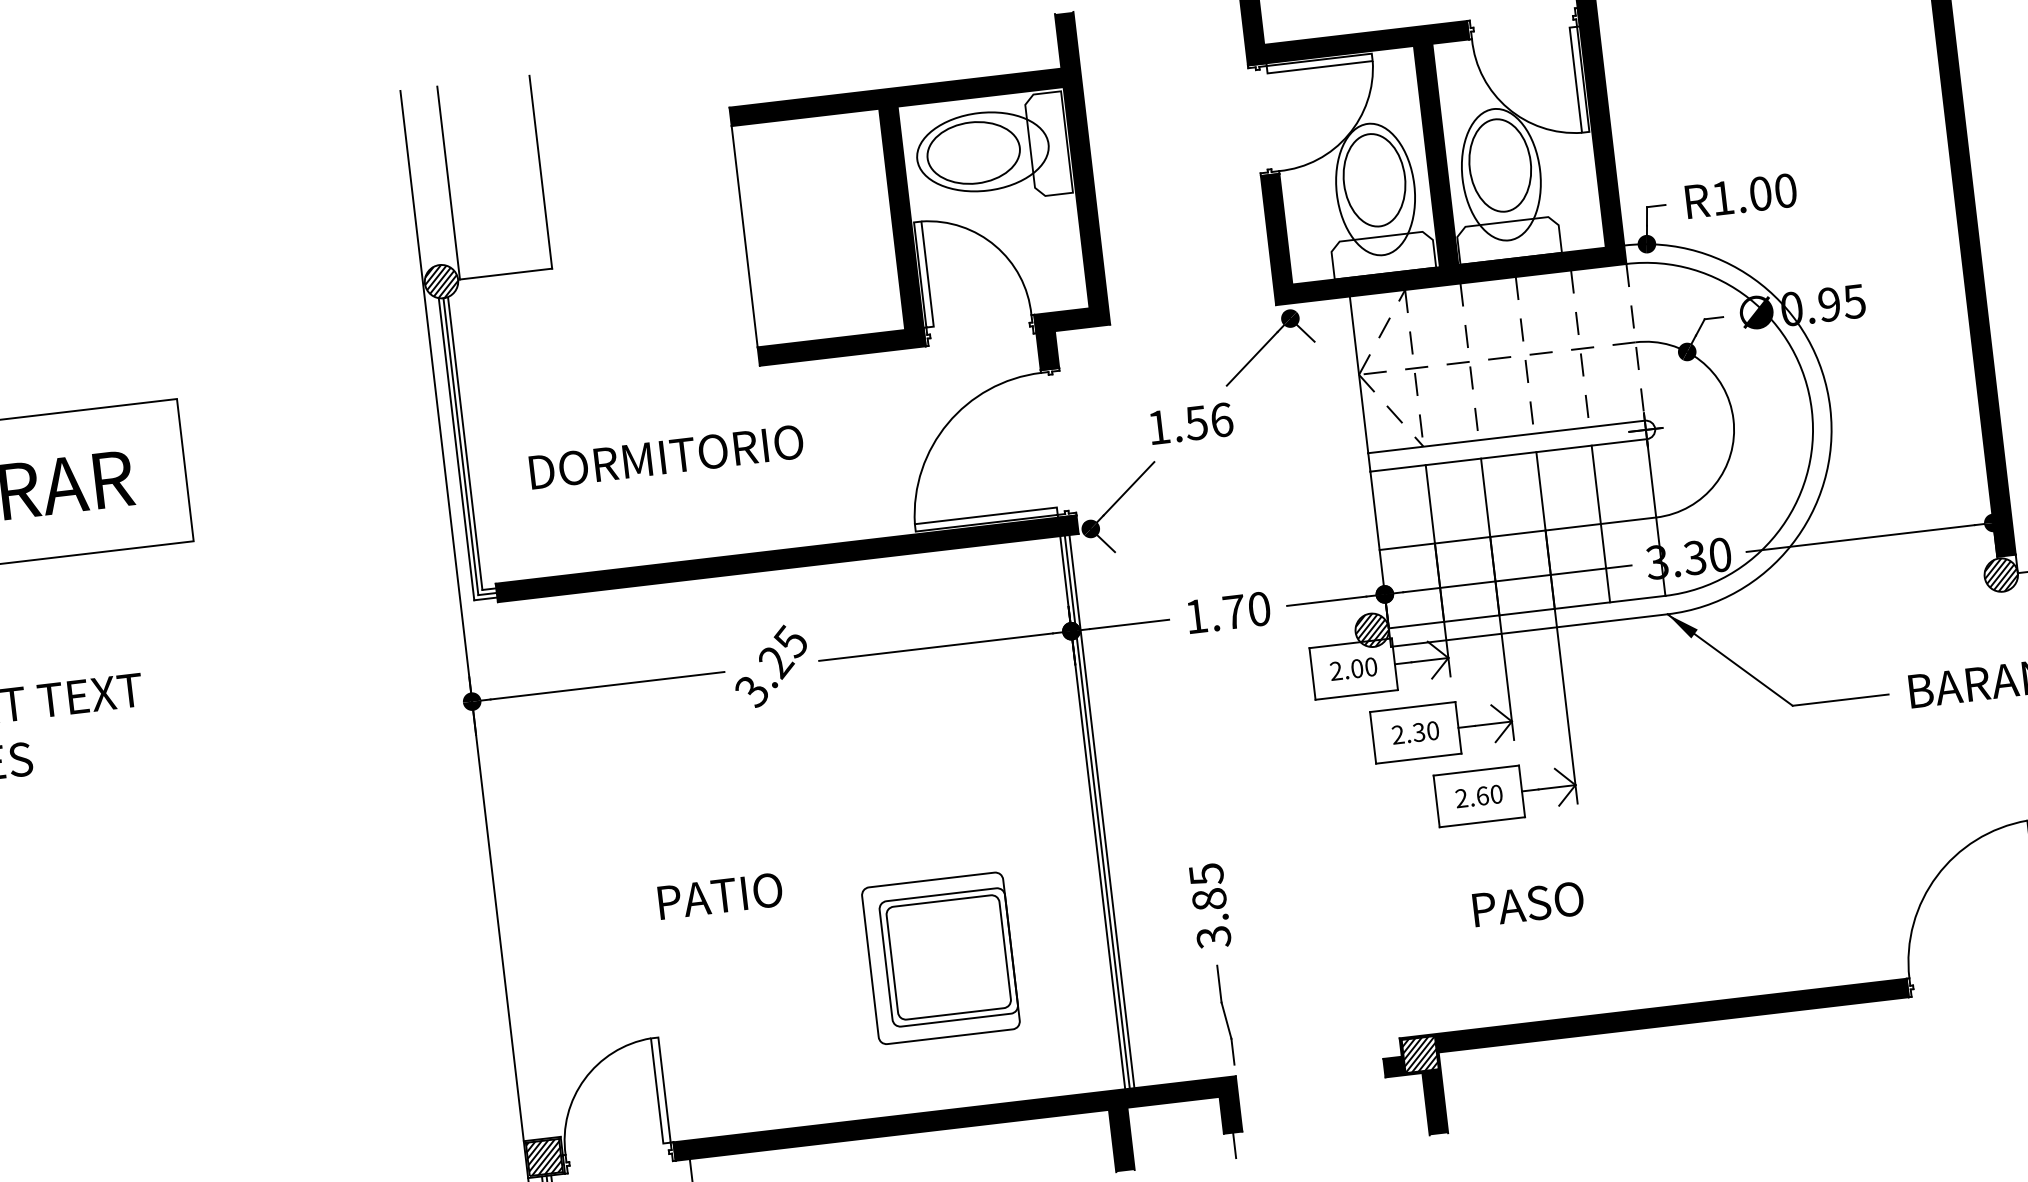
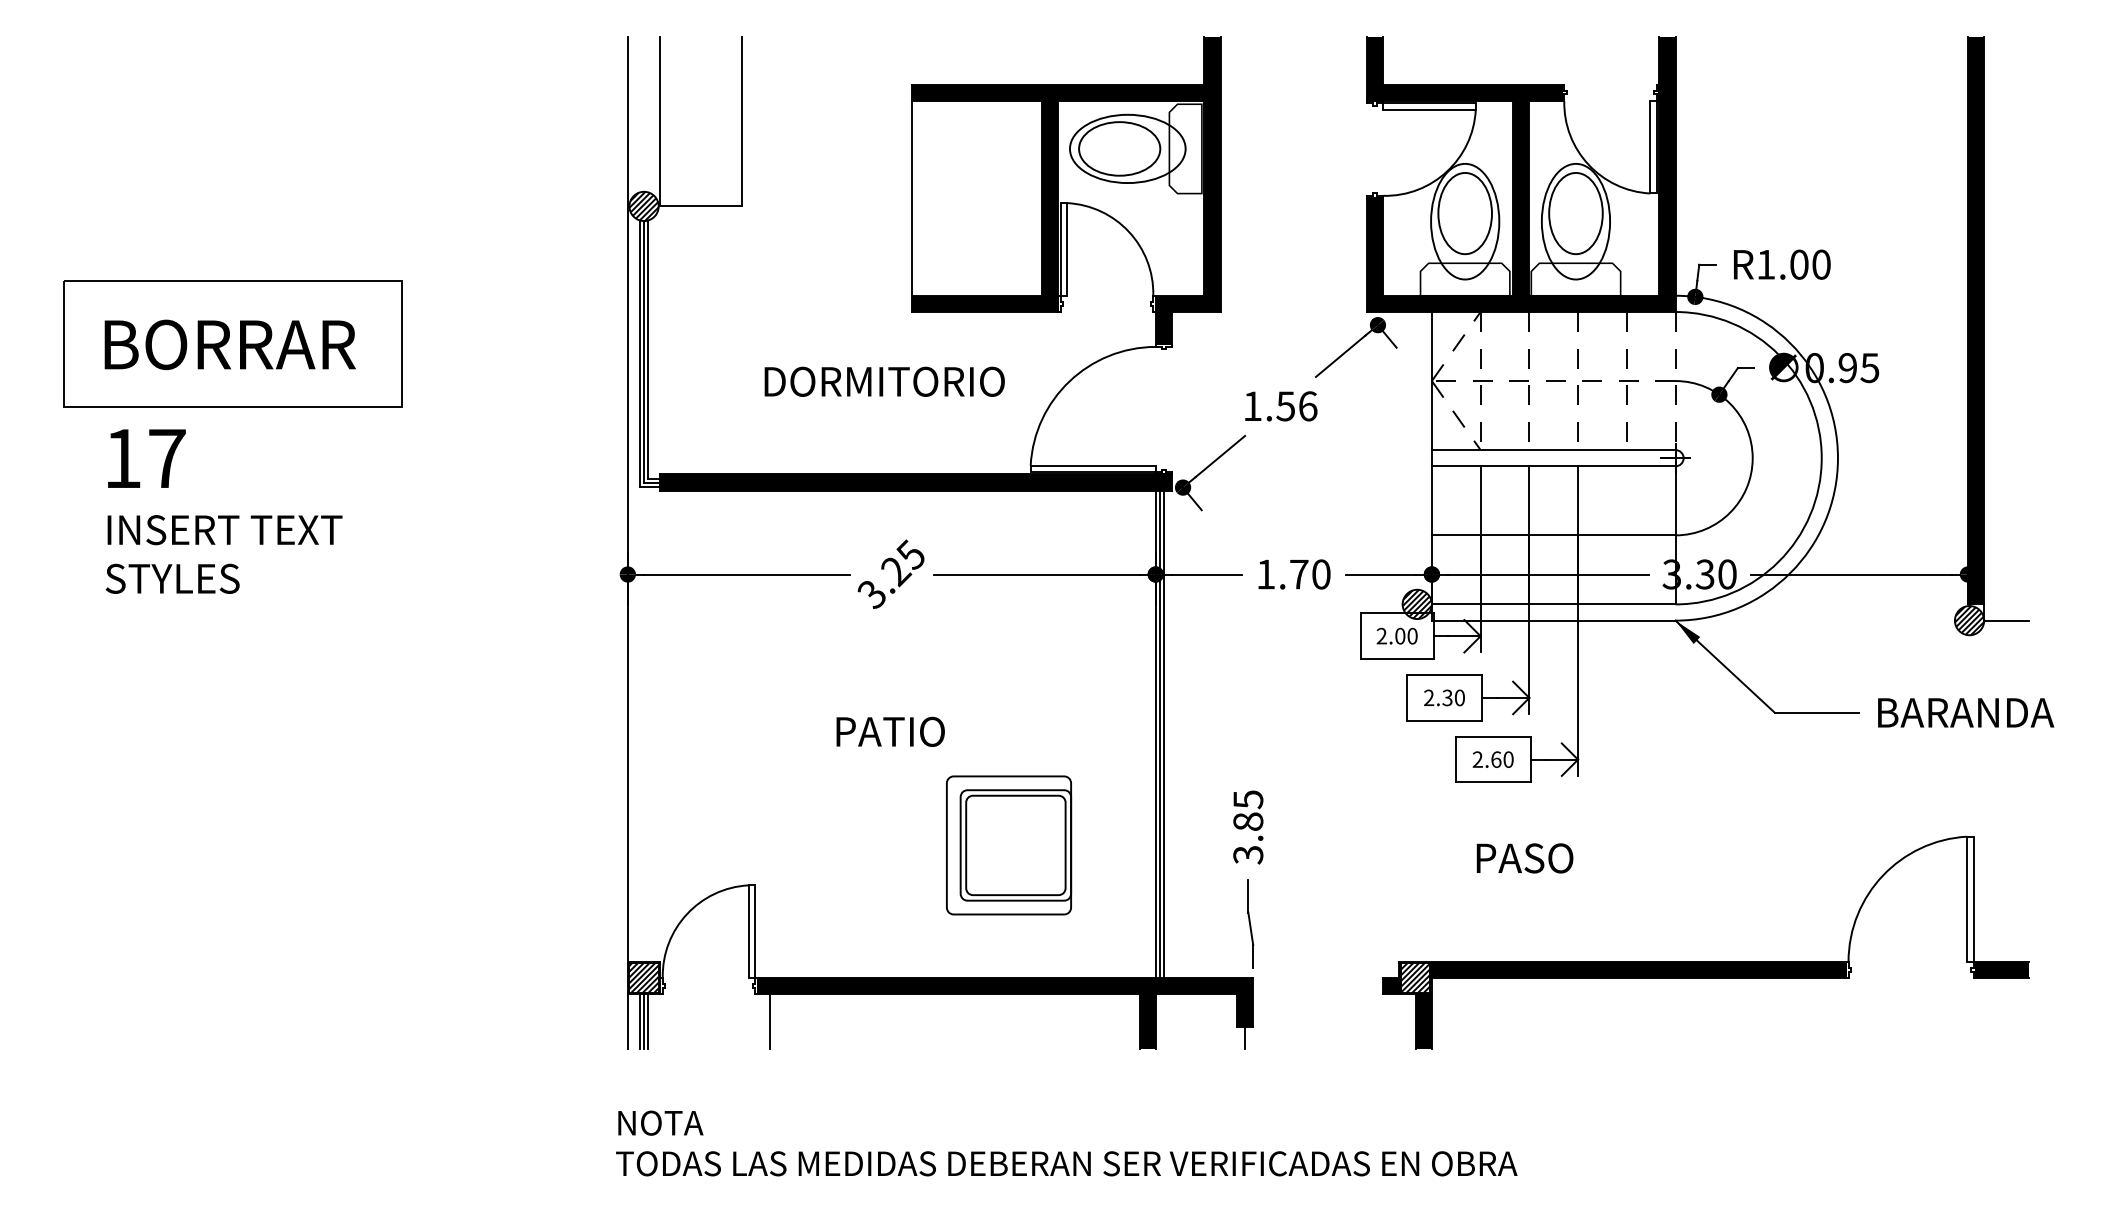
text: (666, 456) -> (884, 381), moved
line: (1600, 524) -> (1626, 535), removed
text: (720, 895) -> (890, 731), moved

